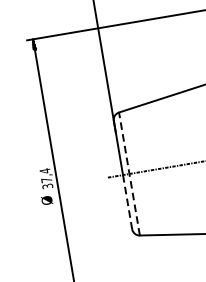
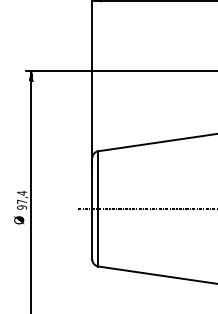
line: (129, 173) -> (98, 208), dashed -> solid
text: (47, 186) -> (21, 207), 37,4 -> 97,4
line: (127, 202) -> (92, 234), dashed -> solid

